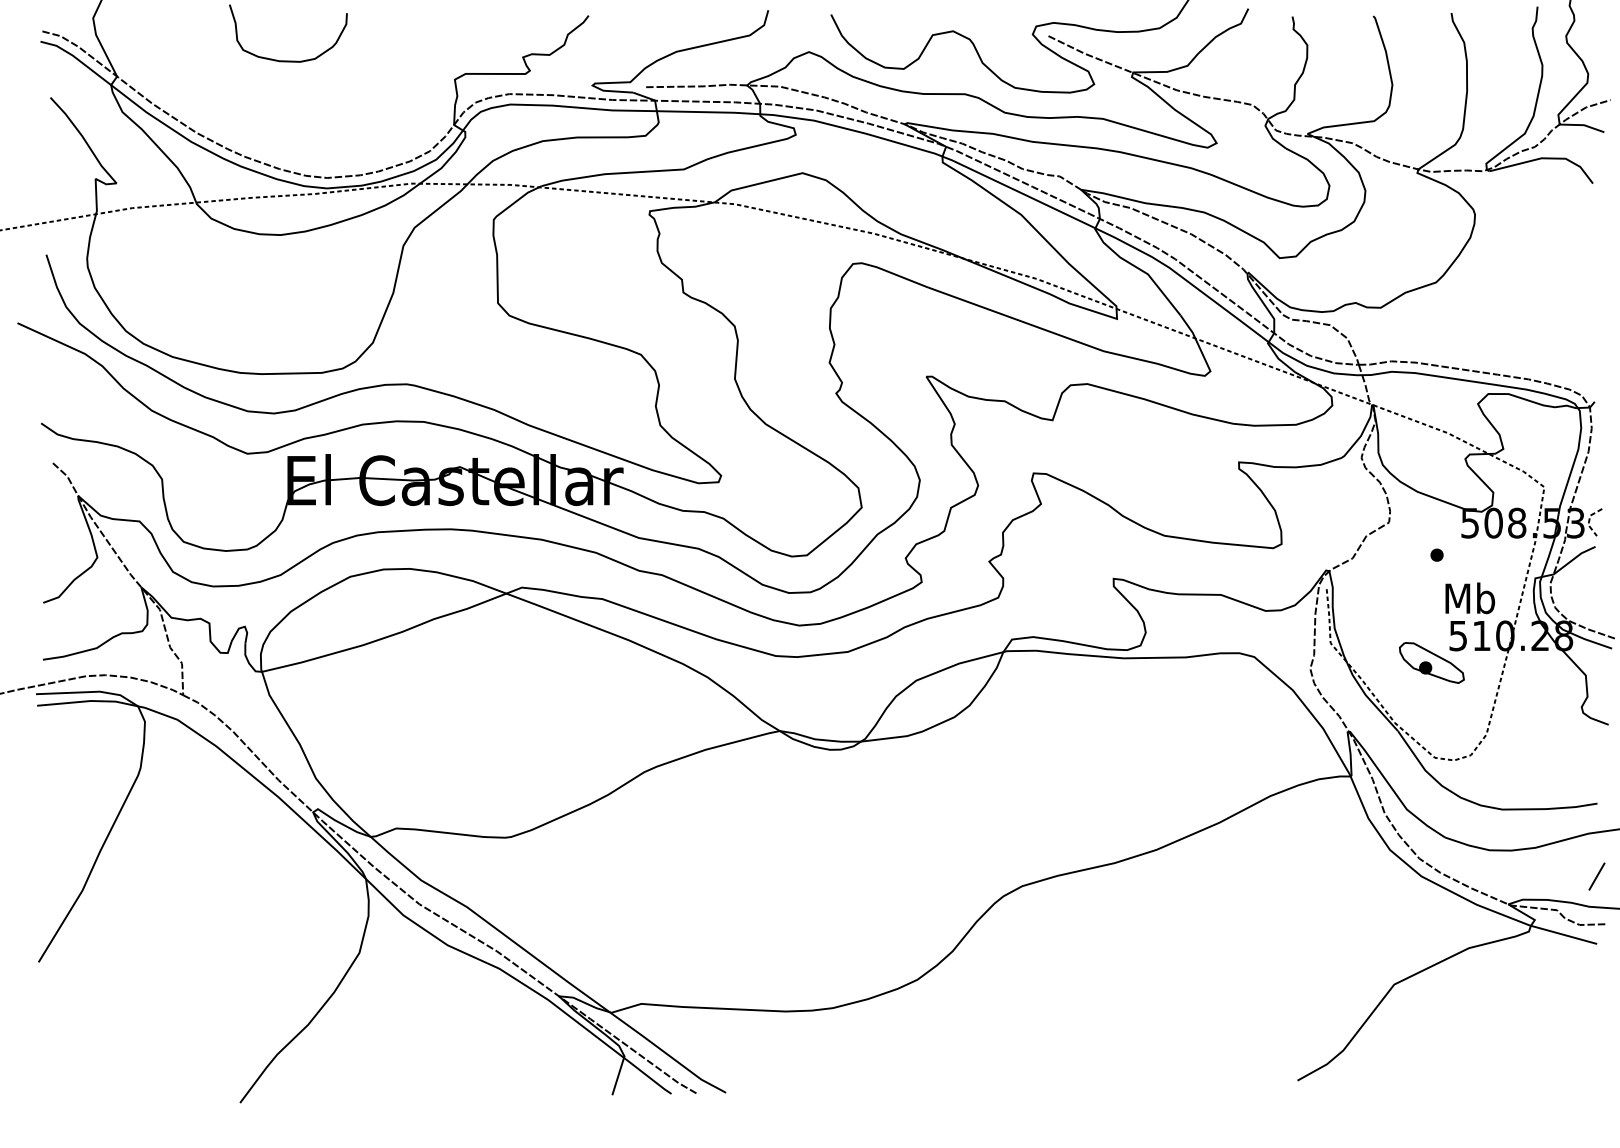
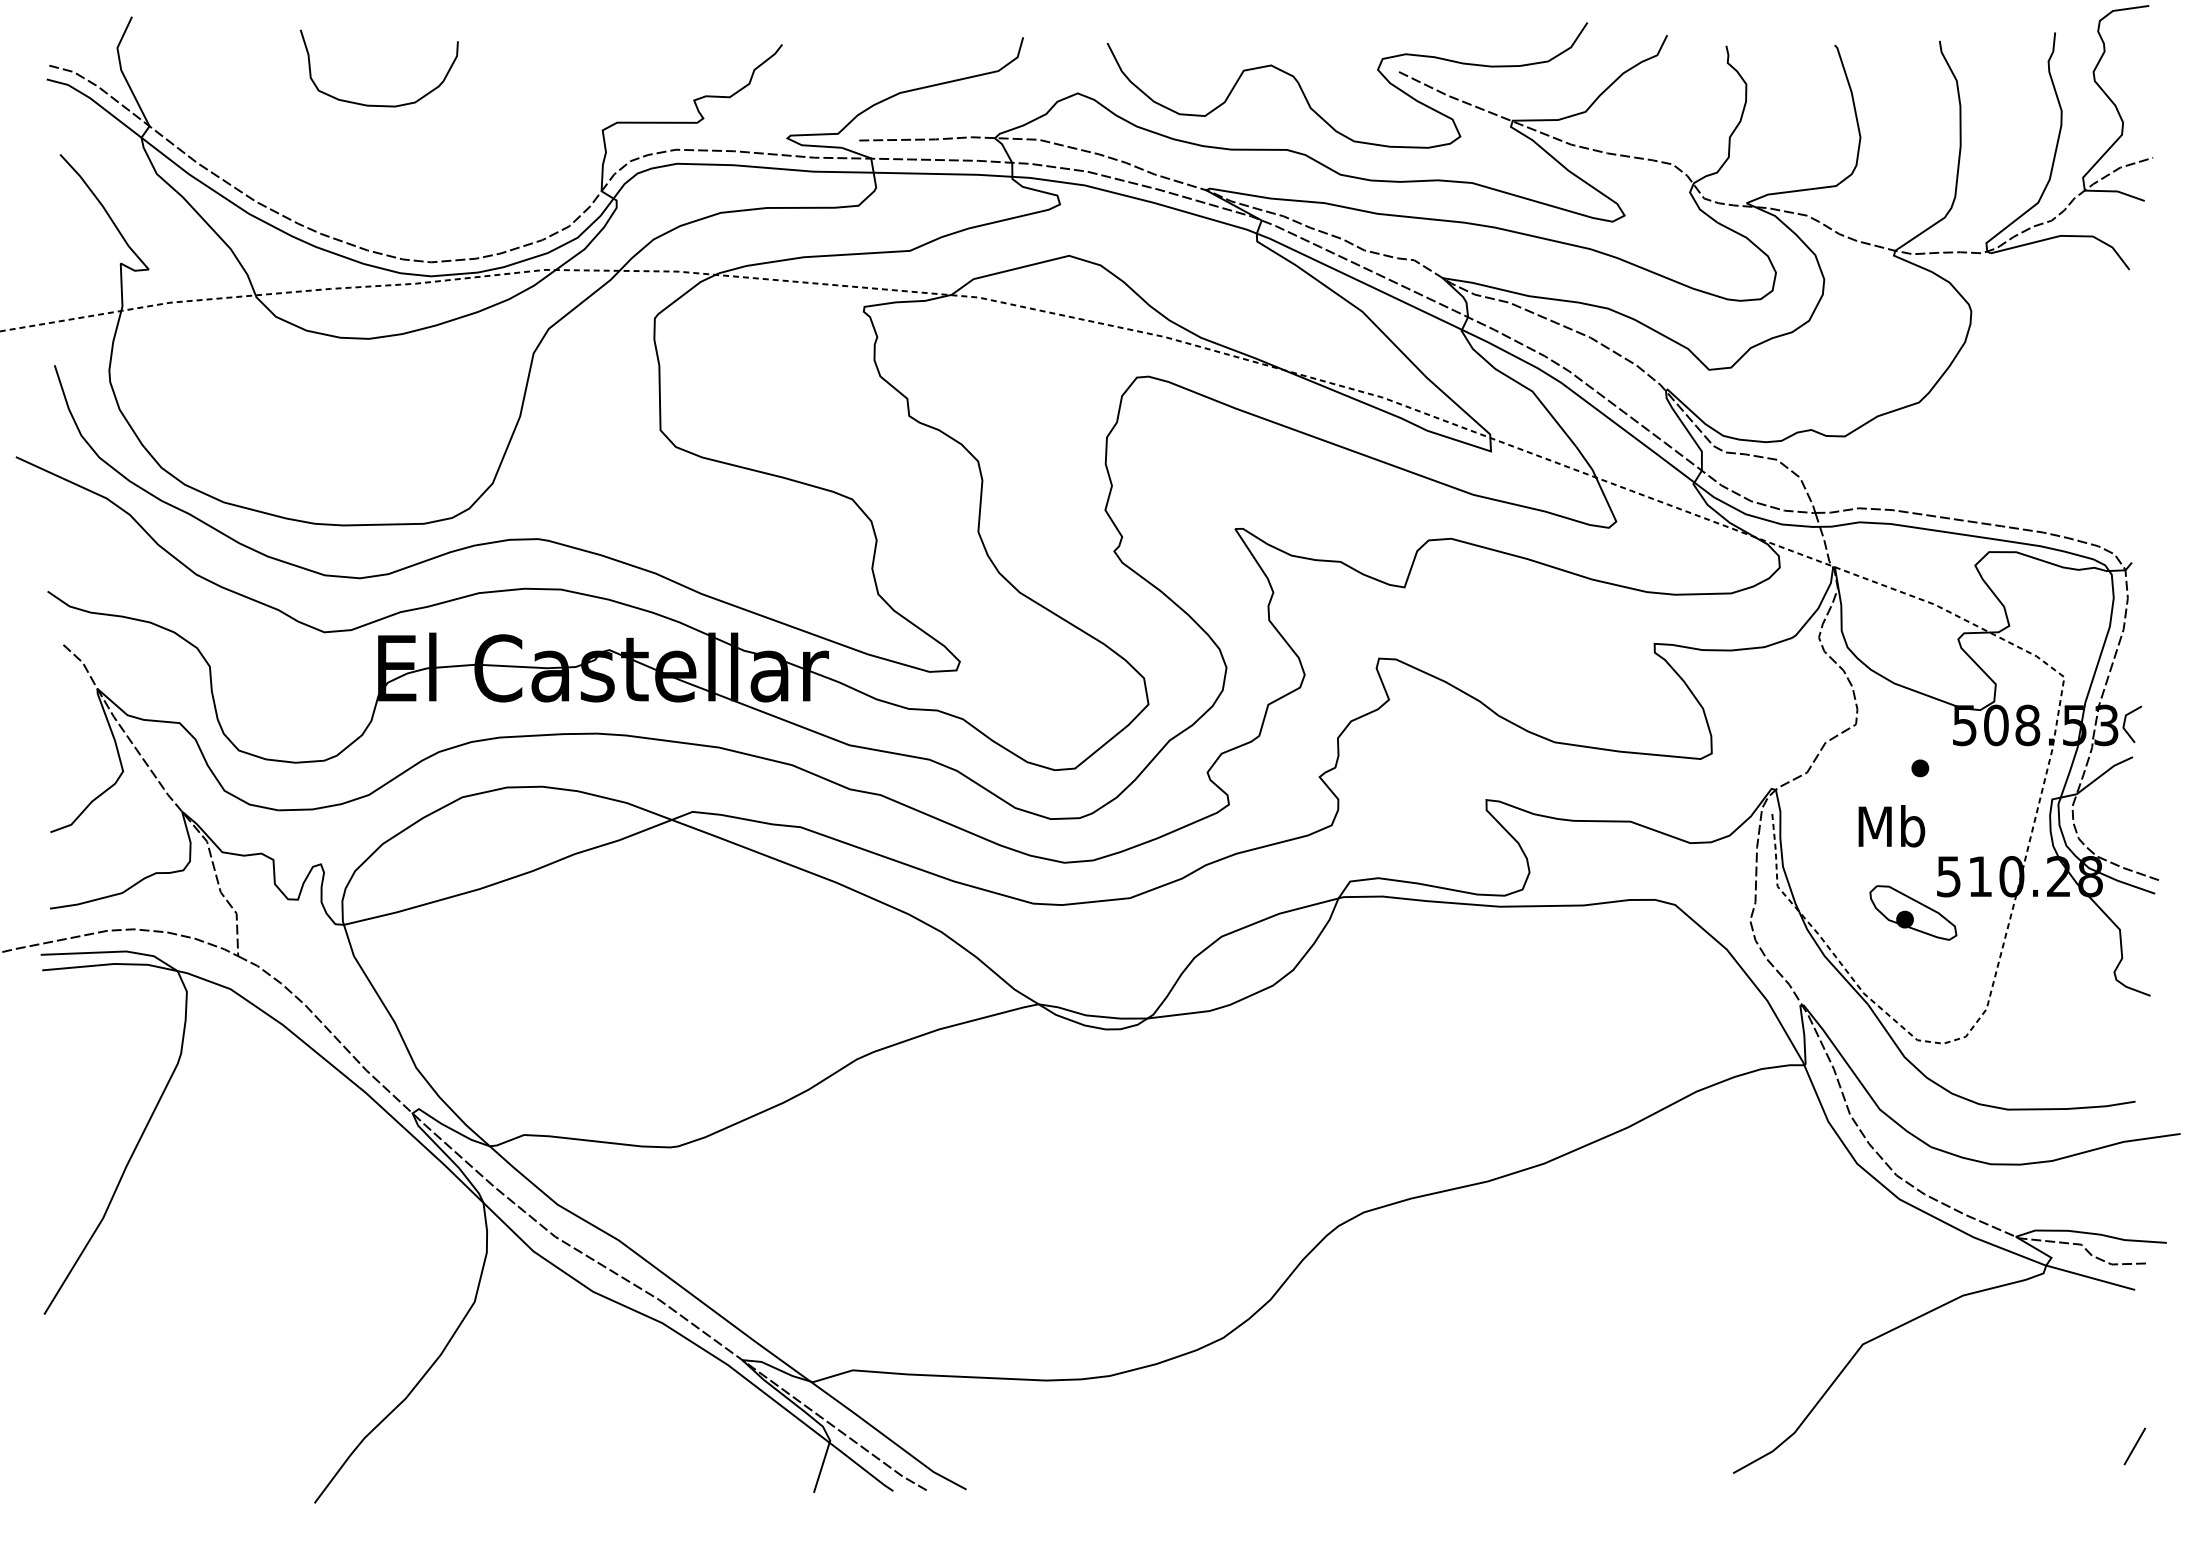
line: (1589, 521) -> (2124, 722), dashed -> solid
text: (1469, 598) -> (1891, 826), moved
line: (1596, 876) -> (2134, 1446), moved

